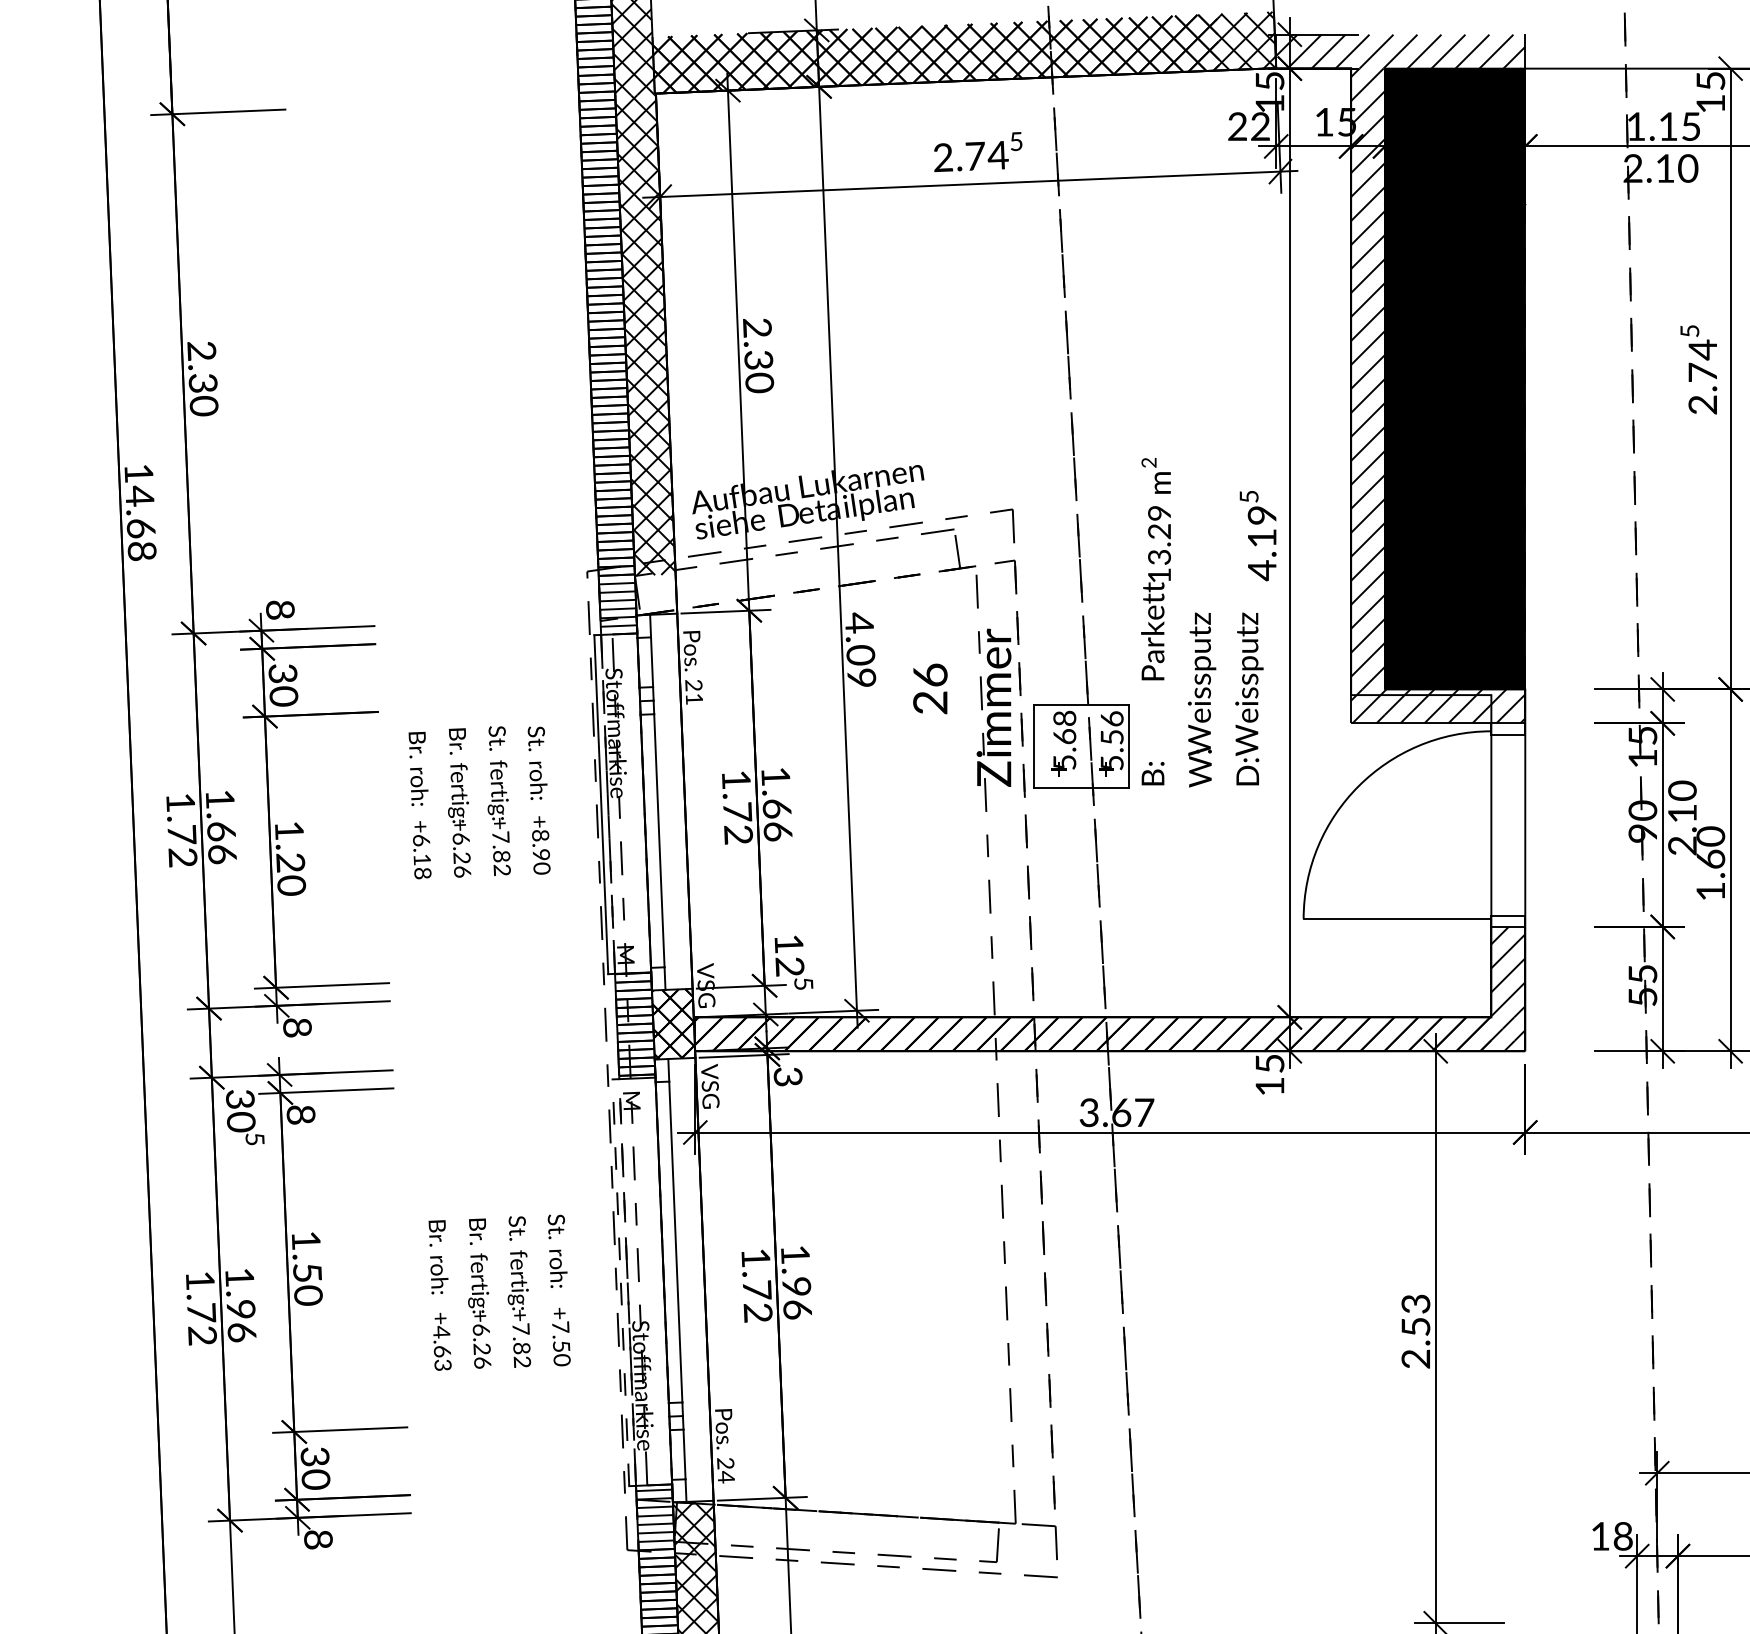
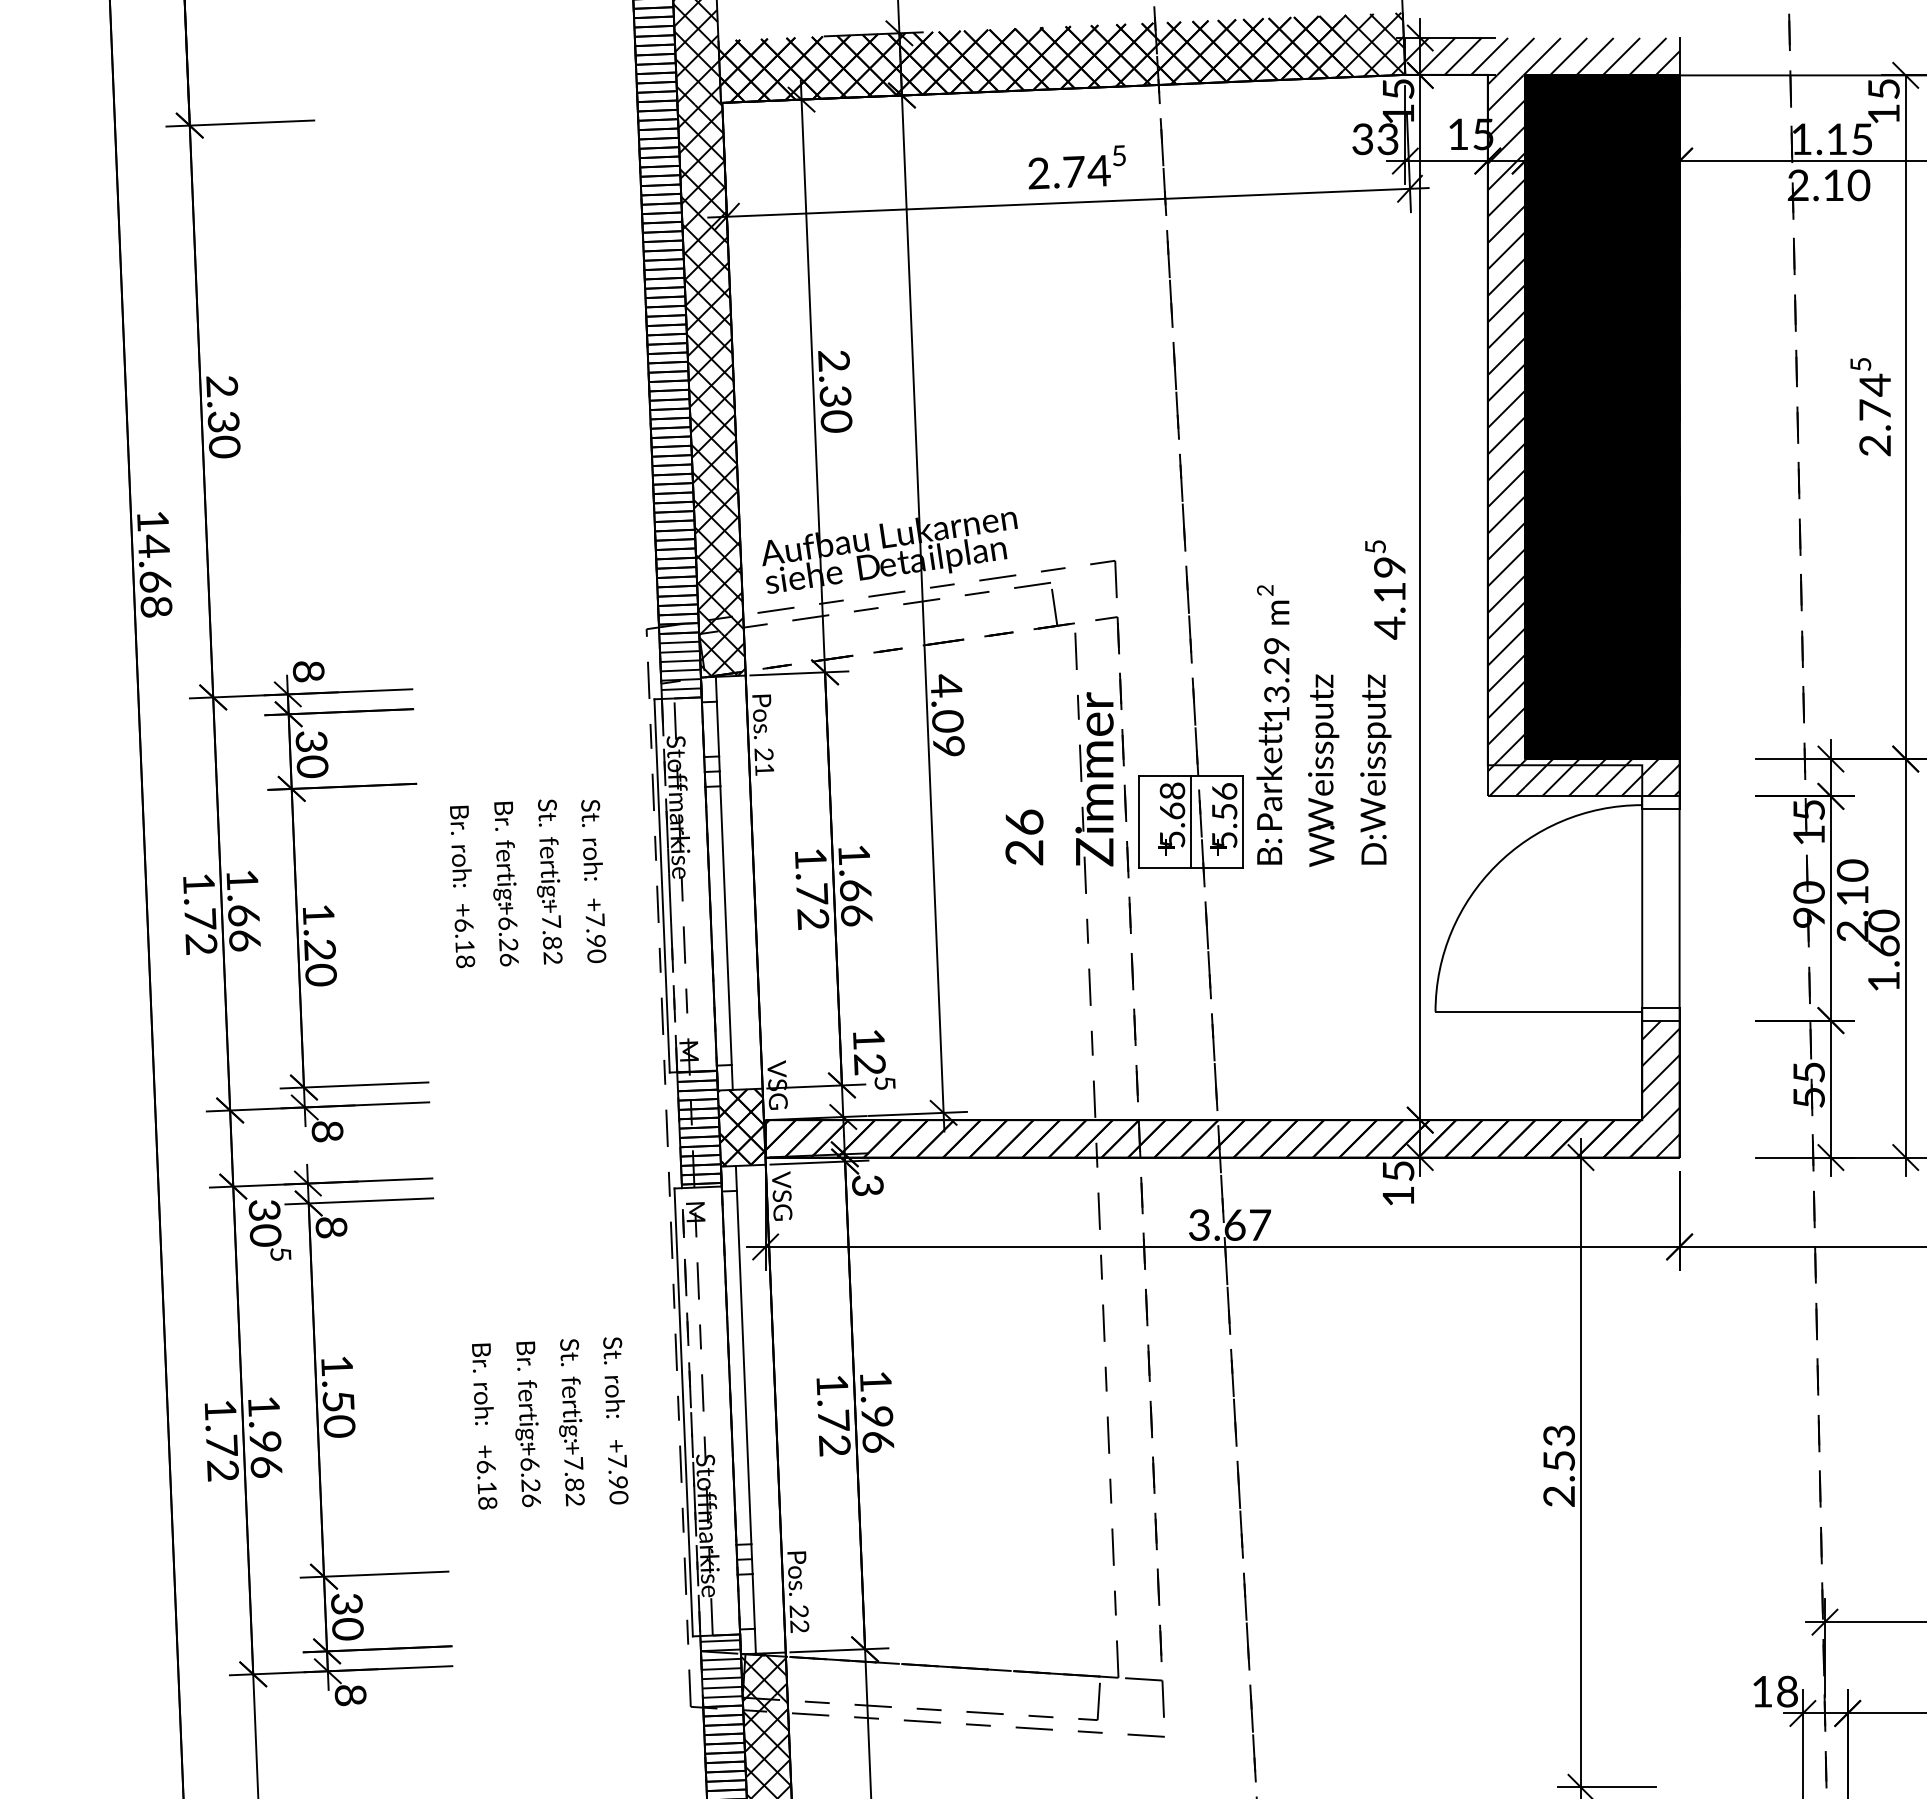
text: (1249, 127) -> (1375, 140), 22 -> 33
text: (1155, 569) -> (1272, 707), moved
hatch: (656, 594) -> (722, 654), added
text: (930, 688) -> (1024, 837), moved
line: (1082, 746) -> (1191, 821), added
text: (539, 835) -> (594, 919), +8.90 -> +7.90
line: (620, 1281) -> (683, 1411), dashed -> solid
text: (560, 1346) -> (617, 1482), +7.50 -> +7.90
text: (441, 1348) -> (486, 1484), +4.63 -> +6.18
text: (726, 1477) -> (799, 1626), 24 -> 22

